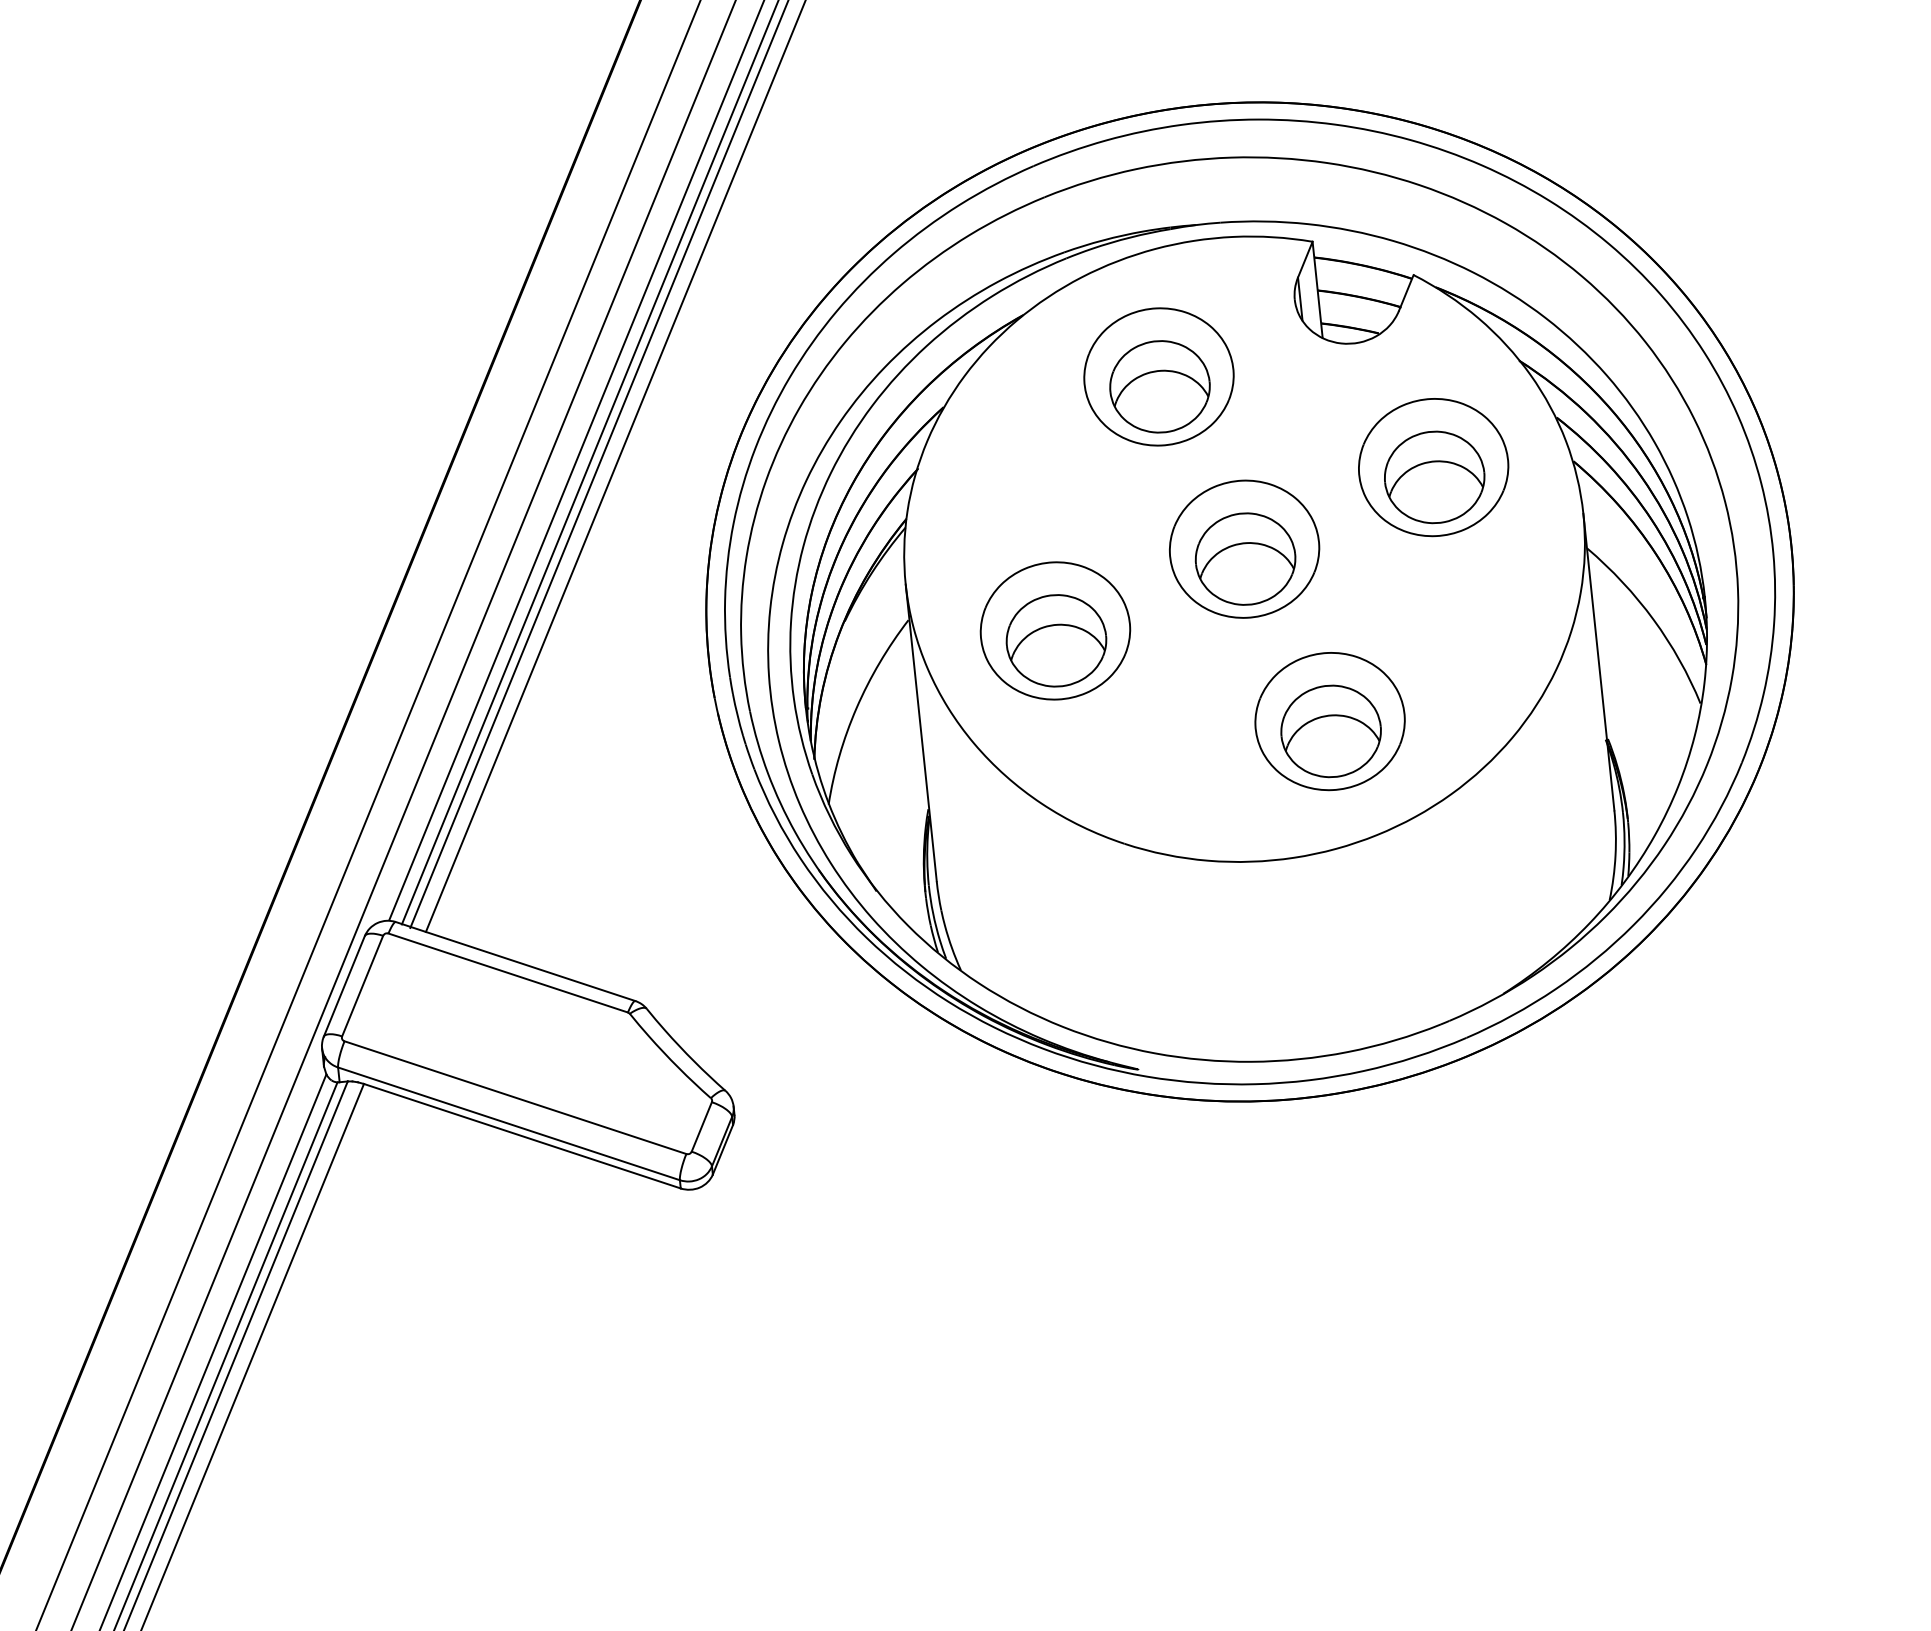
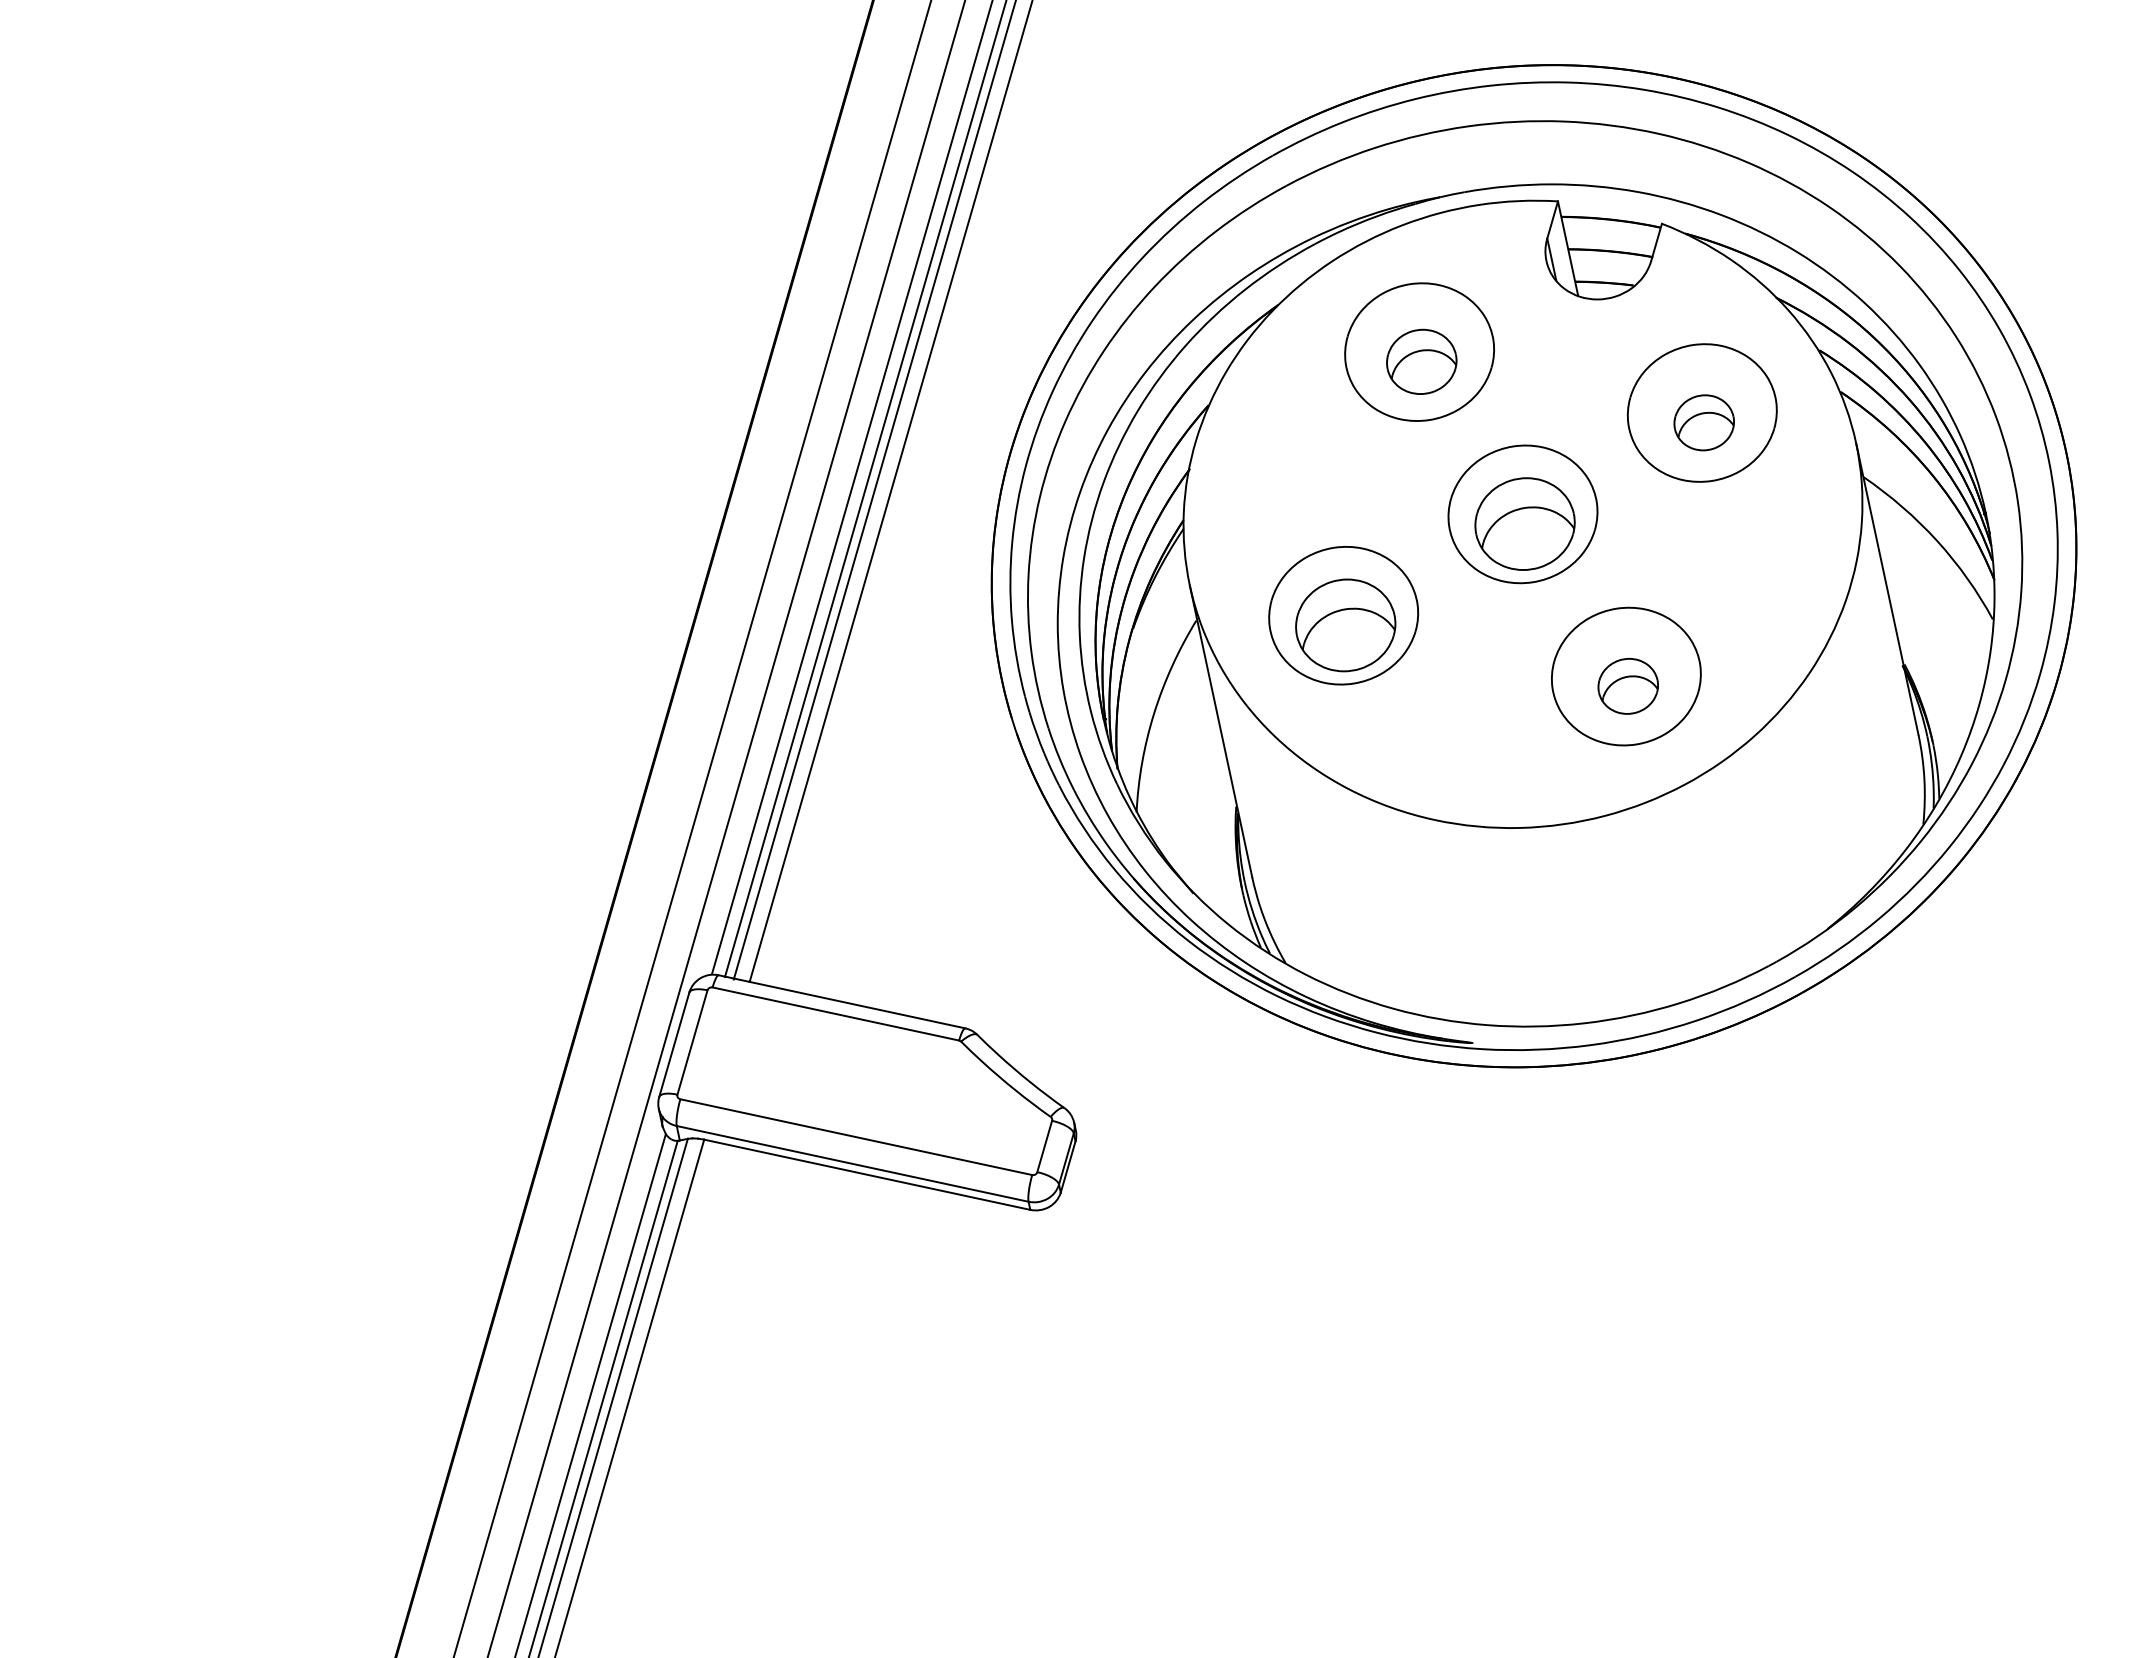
part: (1159, 386) -> (1421, 361), size x0.7
part: (1433, 477) -> (1703, 422), size x0.6
part: (1330, 731) -> (1627, 686), size x0.6

